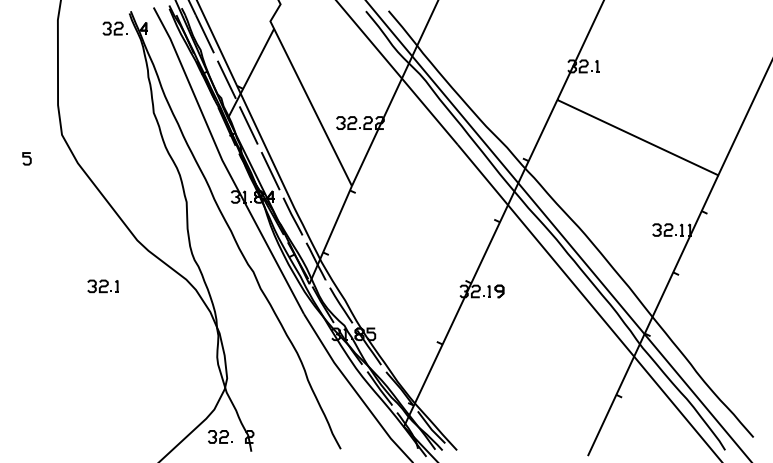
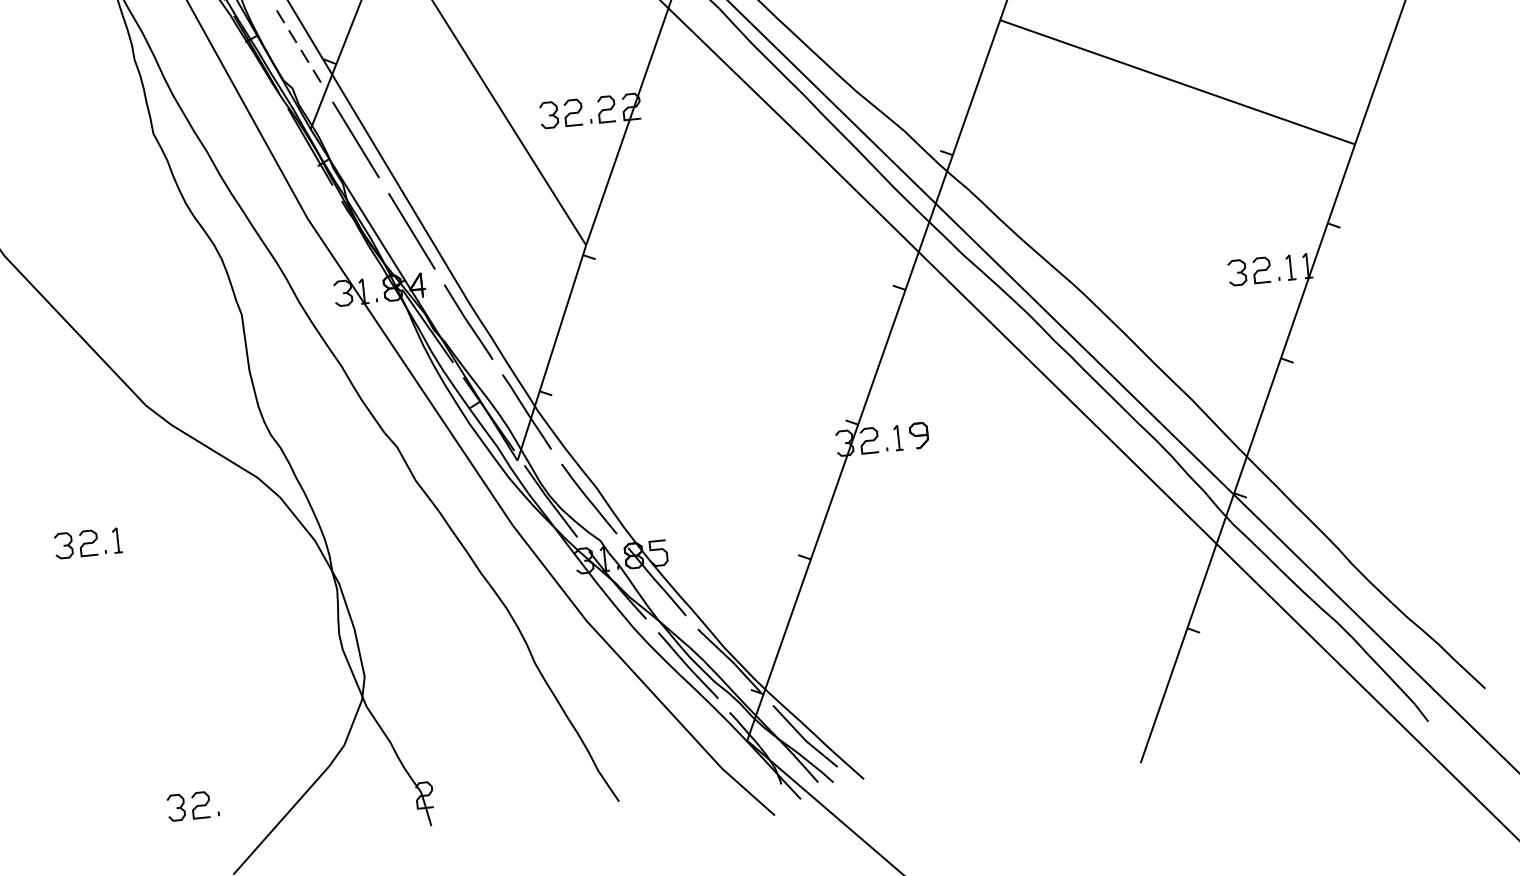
line: (227, 80) -> (301, 49), solid -> dashed
part: (102, 286) -> (86, 543), moved
part: (220, 436) -> (193, 805), moved

